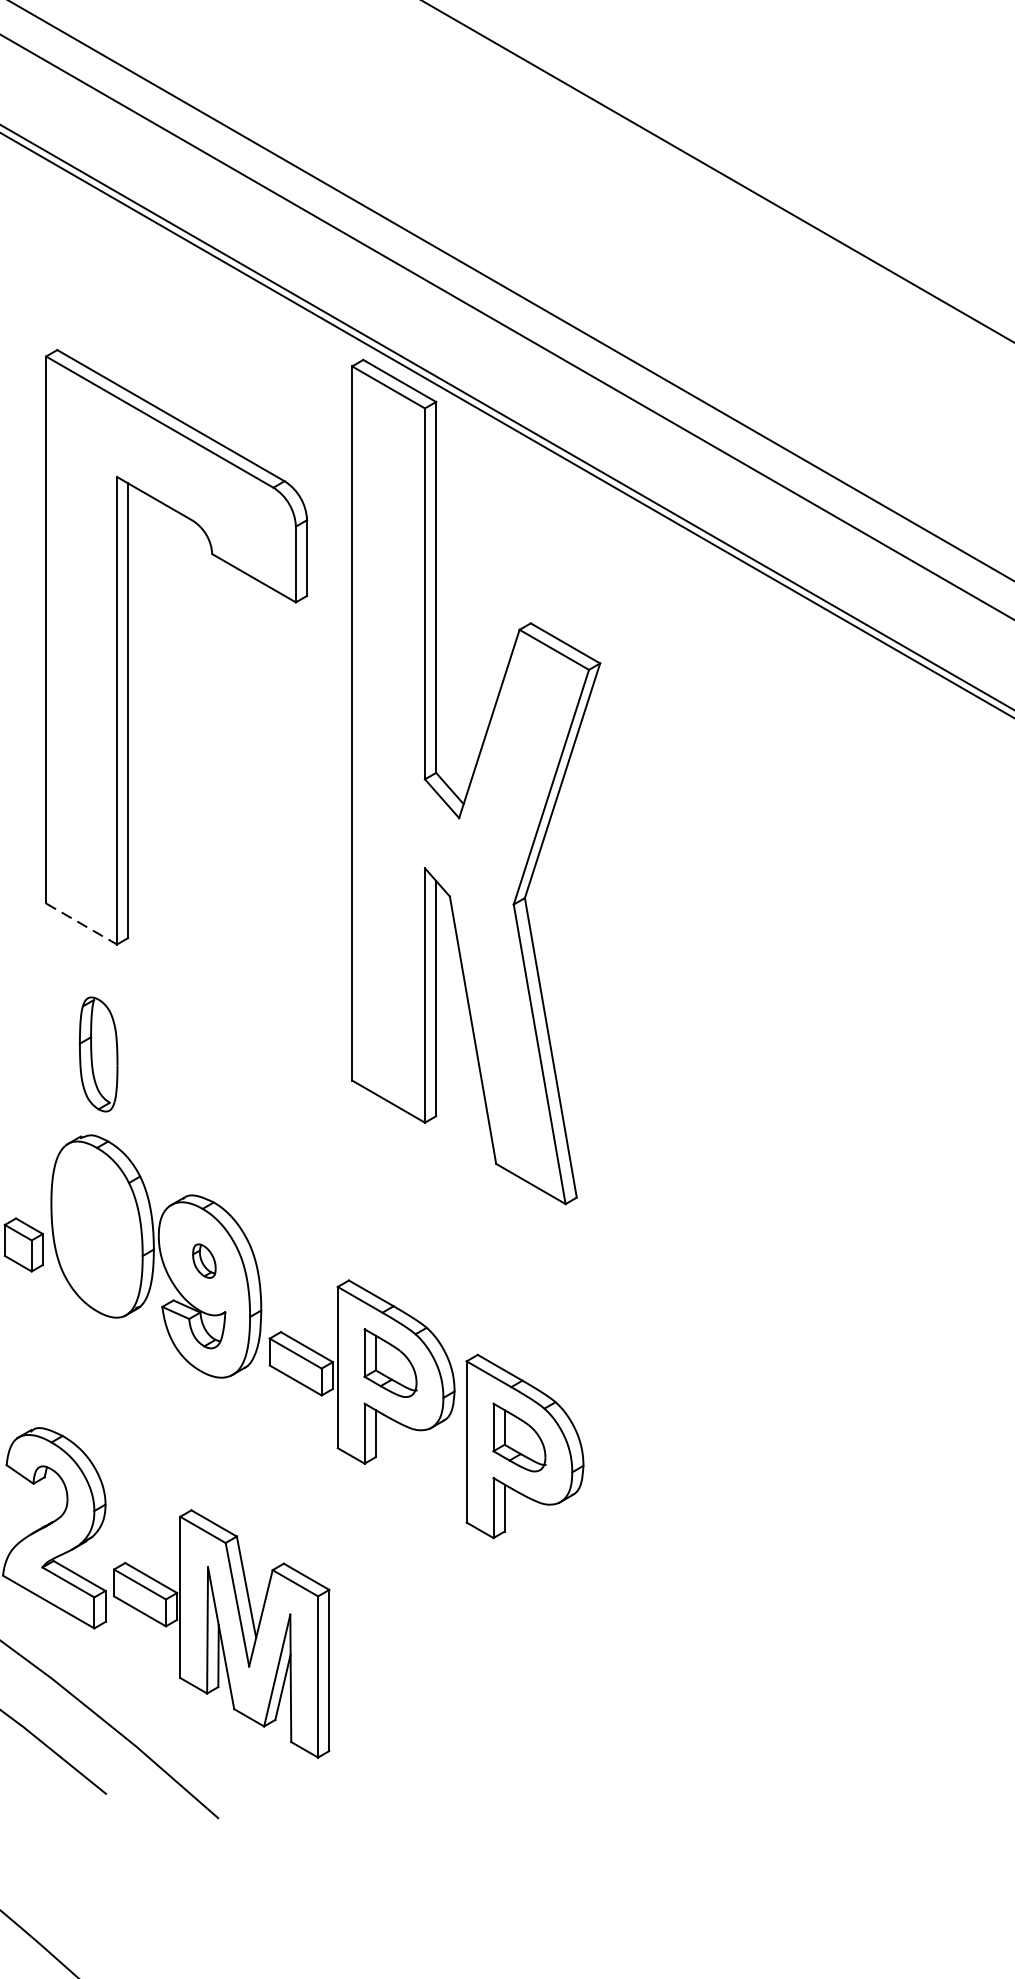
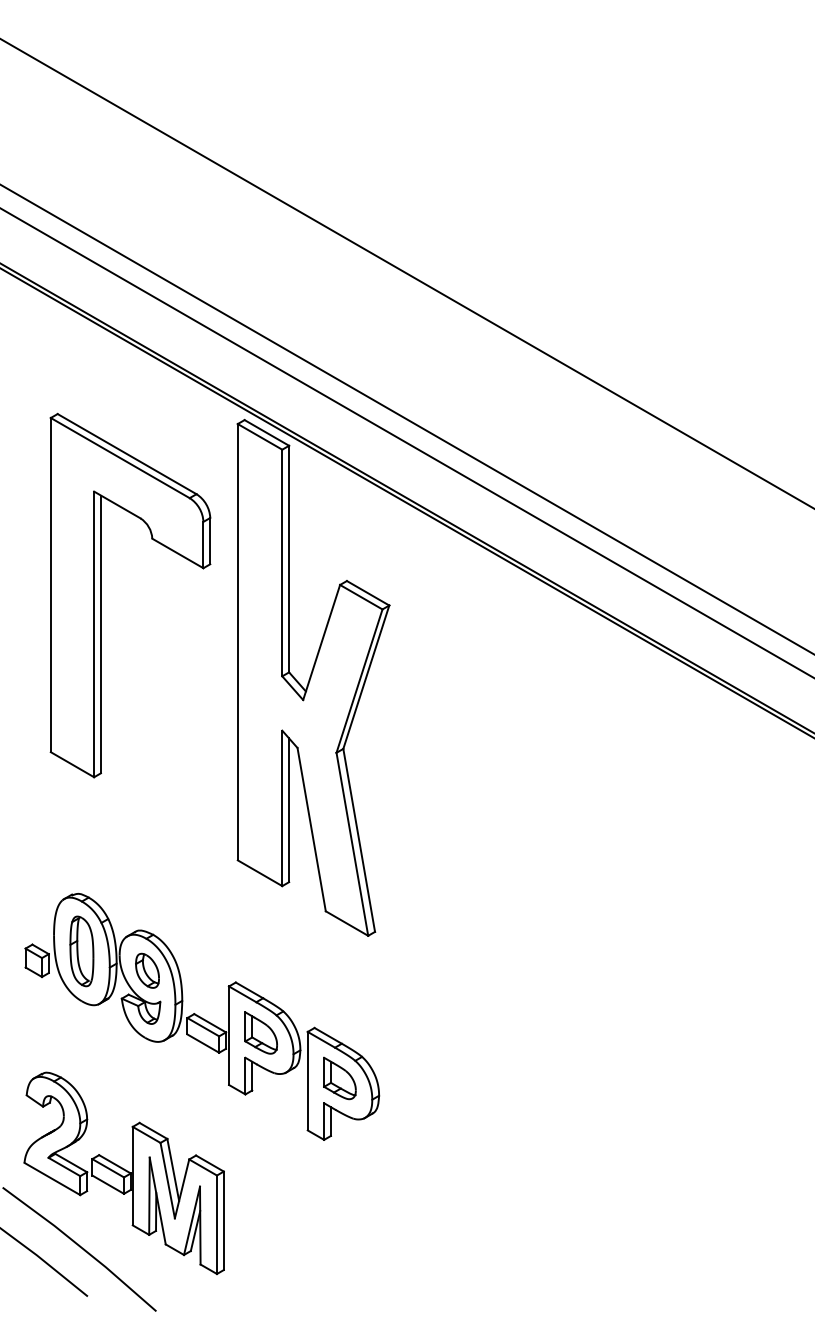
line: (81, 923) -> (72, 764), dashed -> solid
part: (97, 1054) -> (81, 951), moved
part: (204, 1260) -> (147, 970), size x1.67

